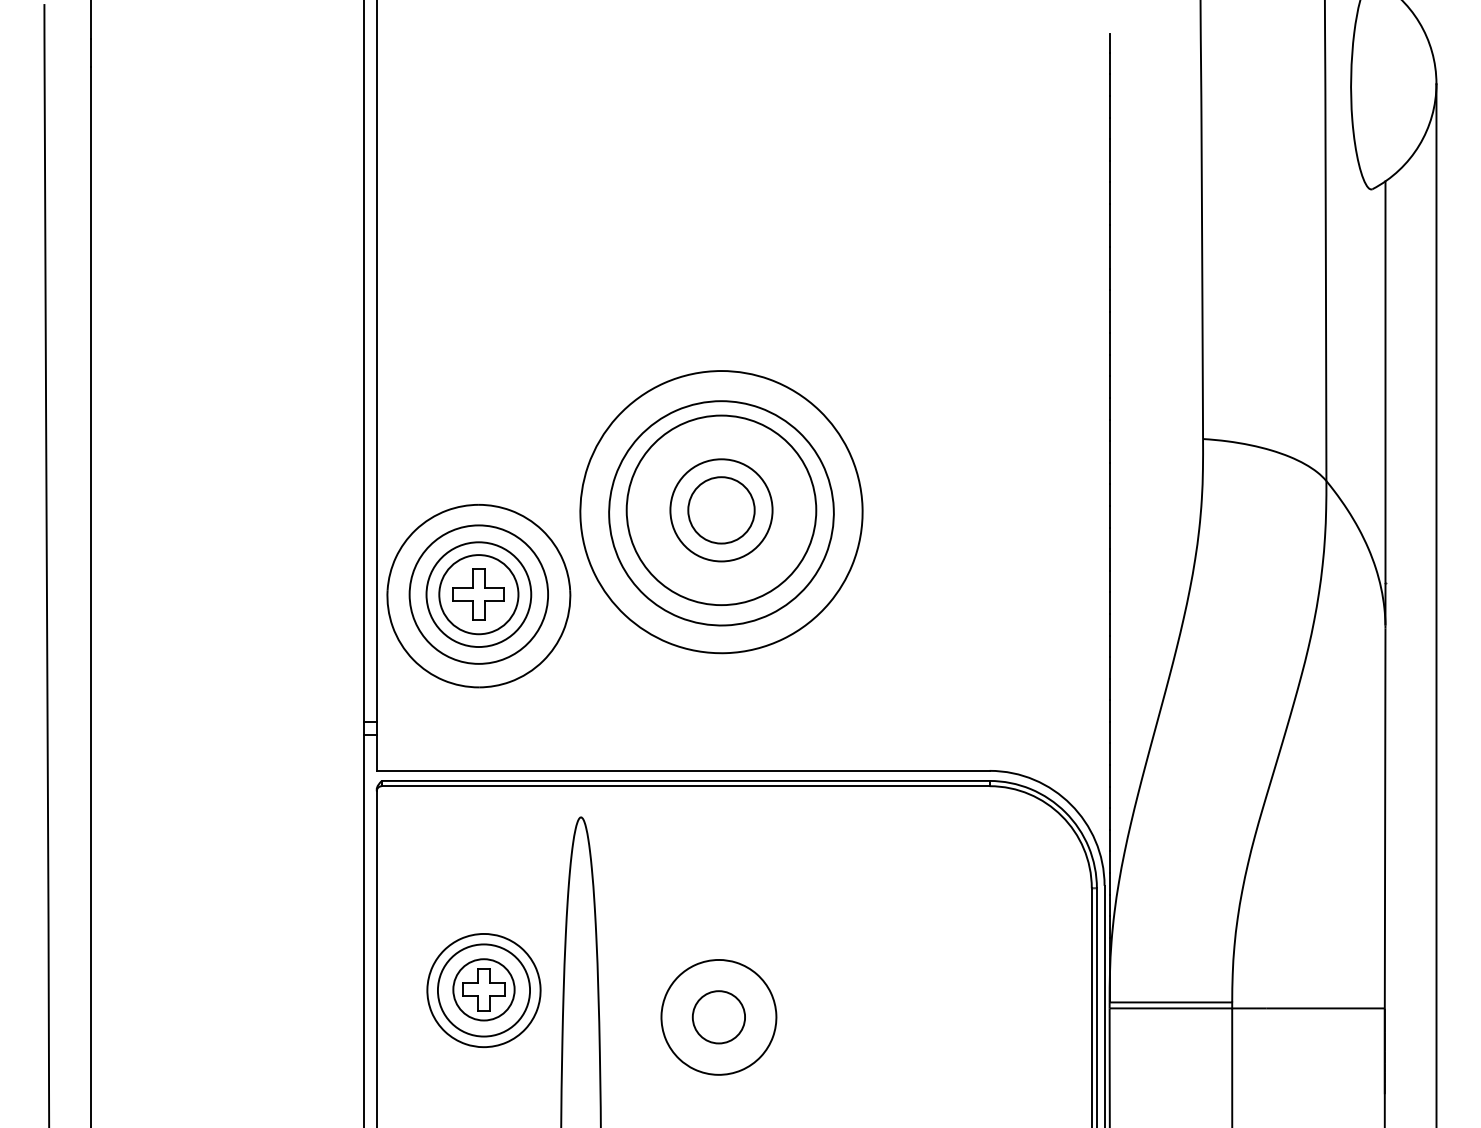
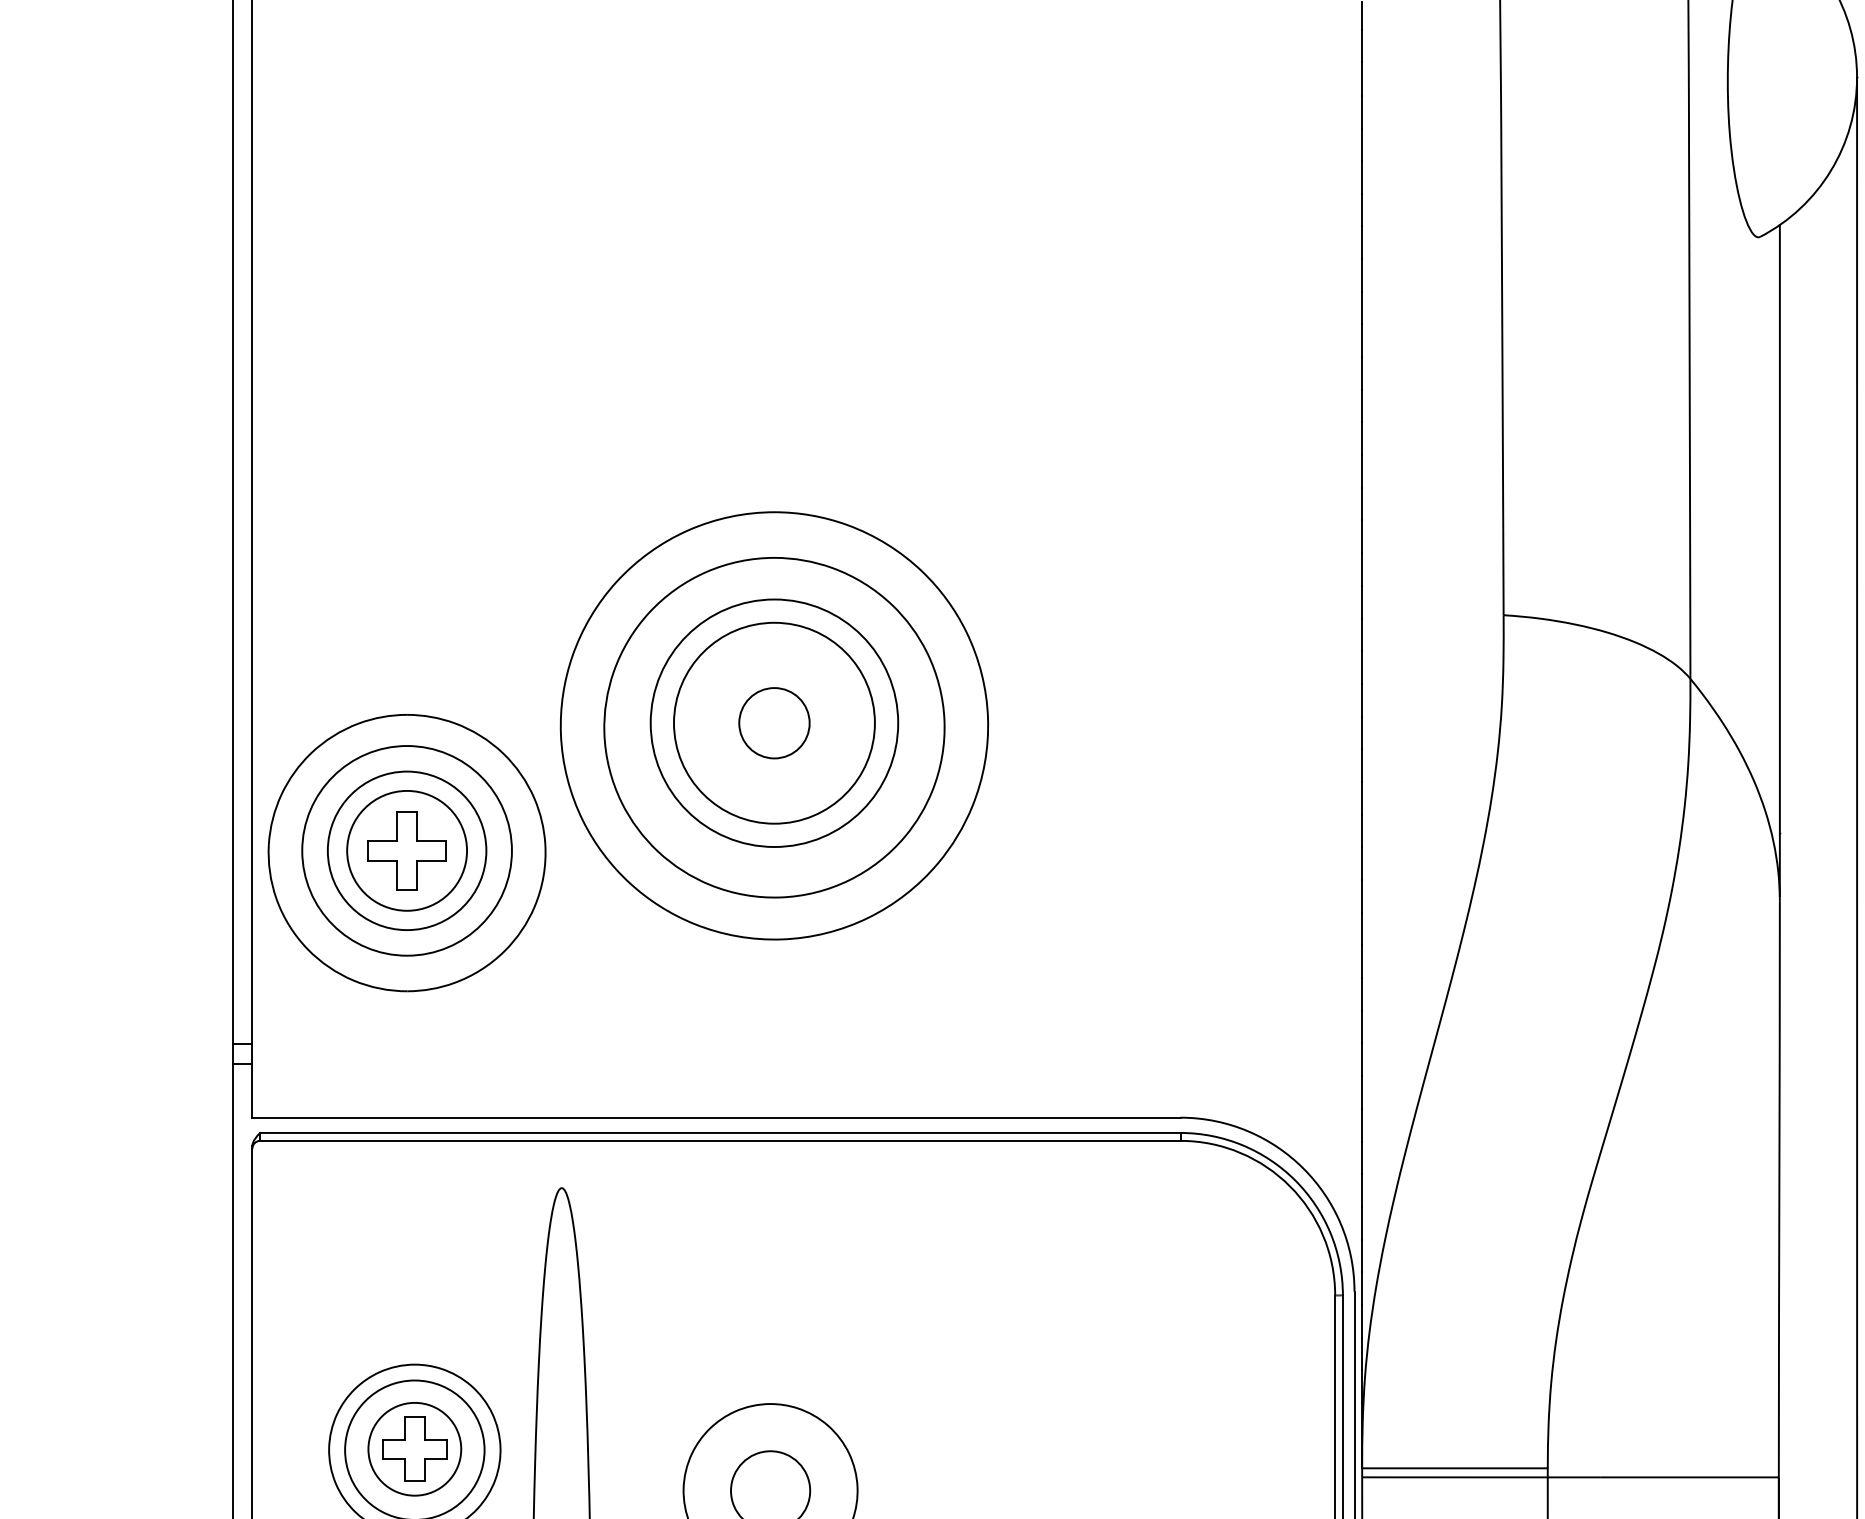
circle: (721, 510) -> (774, 723), size x0.7
circle: (721, 510) -> (774, 723), size x0.7
circle: (721, 510) -> (774, 723), size x1.6

